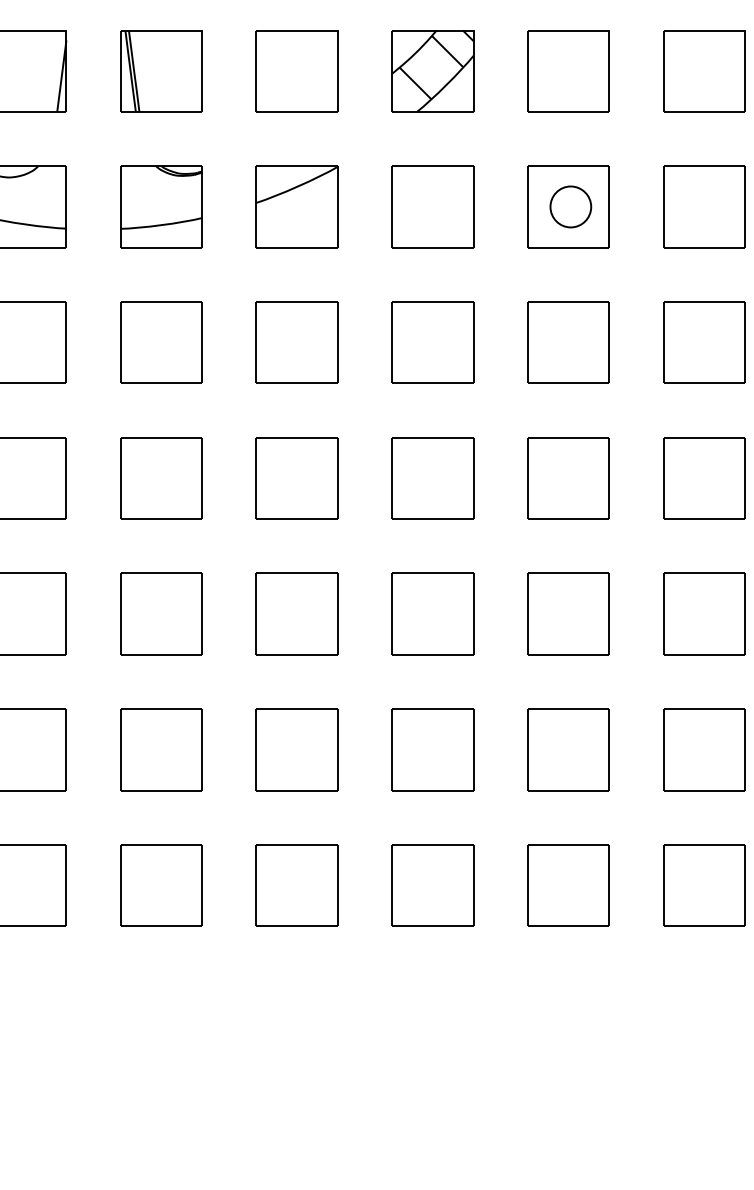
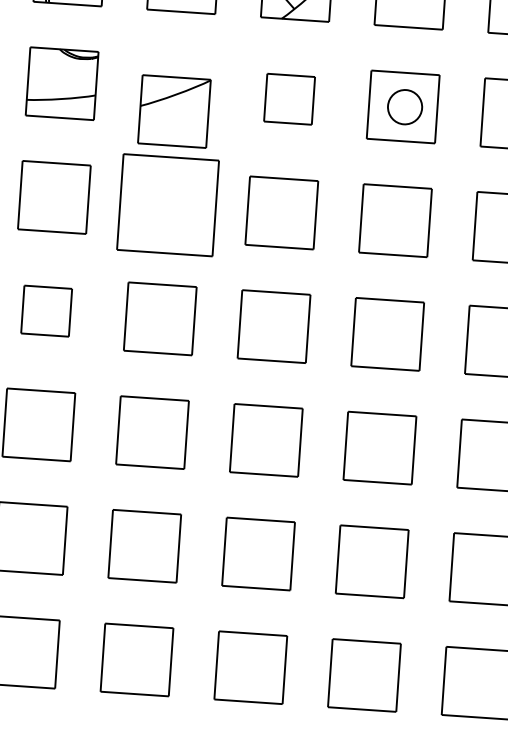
part: (296, 206) -> (173, 111), moved
part: (432, 206) -> (289, 98), size x0.7
part: (296, 342) -> (167, 205), size x1.4
part: (161, 478) -> (46, 311), size x0.7

